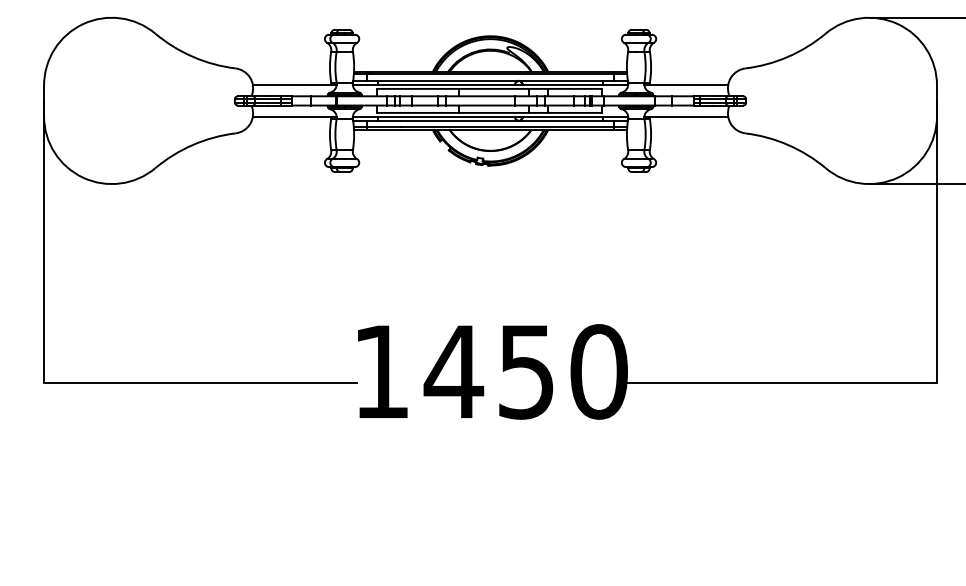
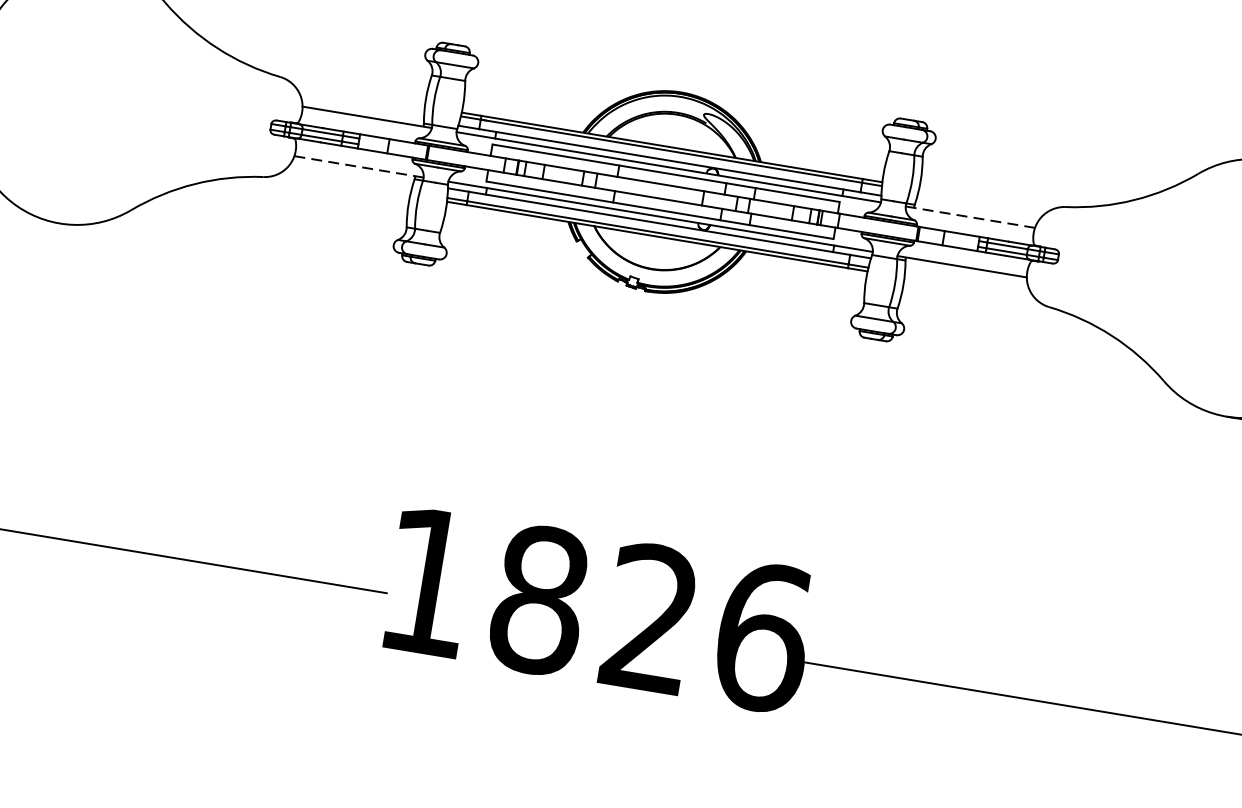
line: (686, 84) -> (970, 216), solid -> dashed
line: (294, 116) -> (358, 166), solid -> dashed
text: (525, 371) -> (649, 617), 1450 -> 1826

